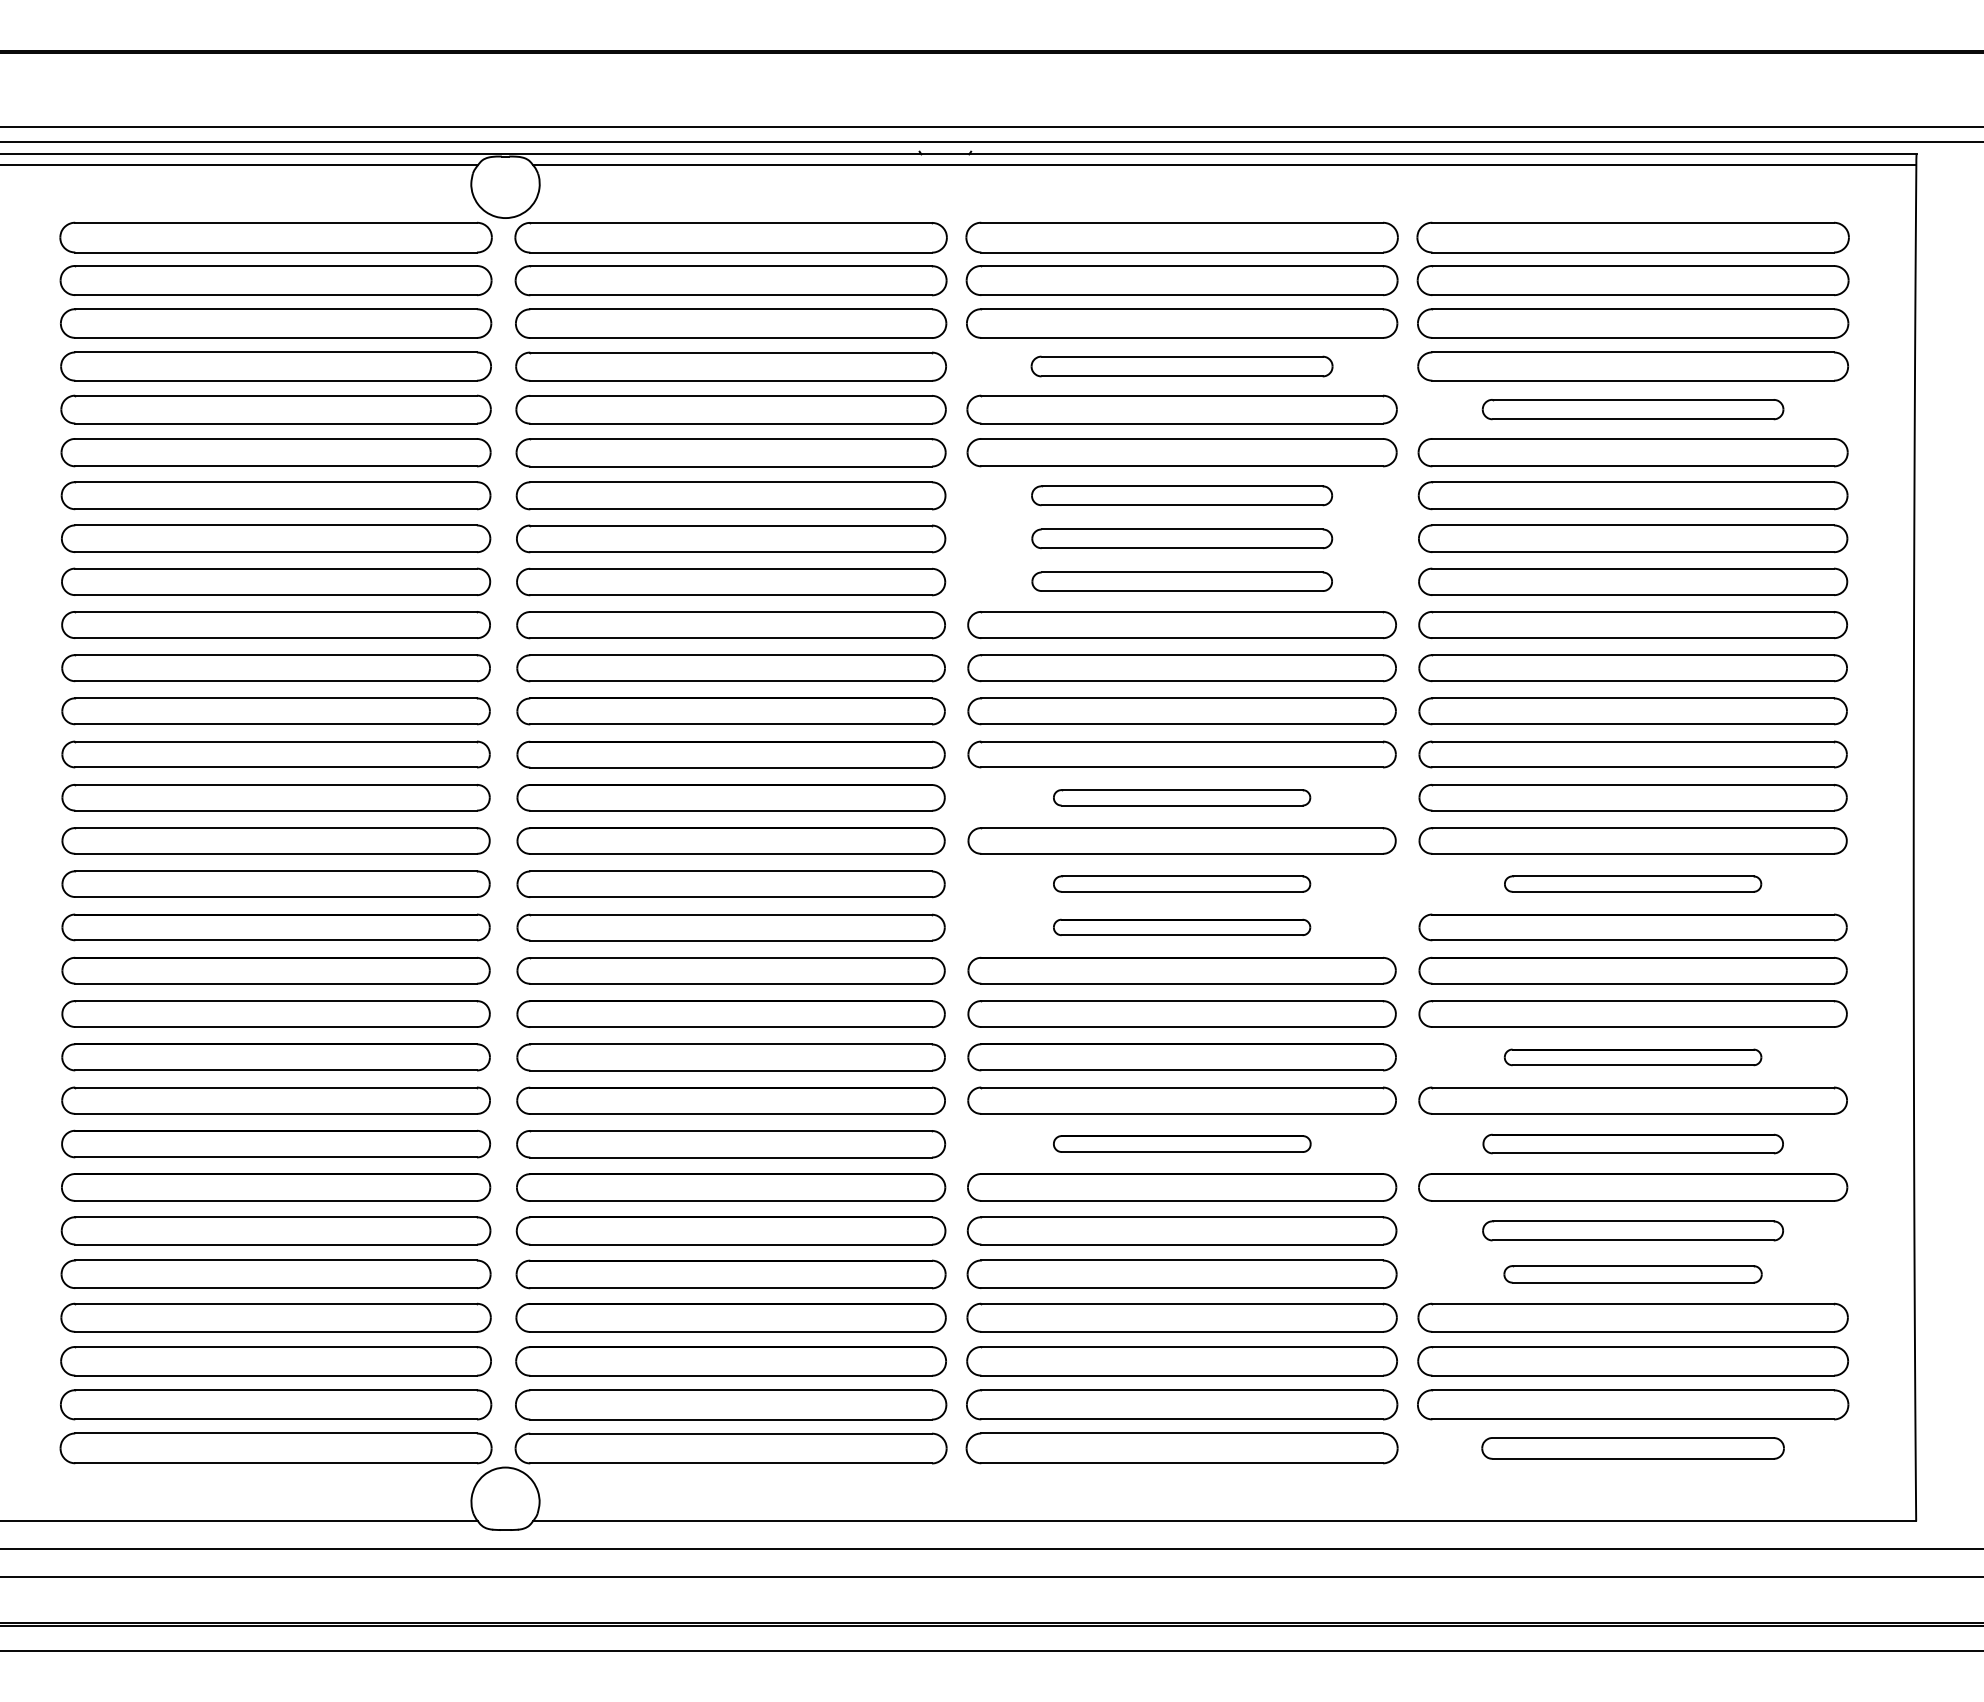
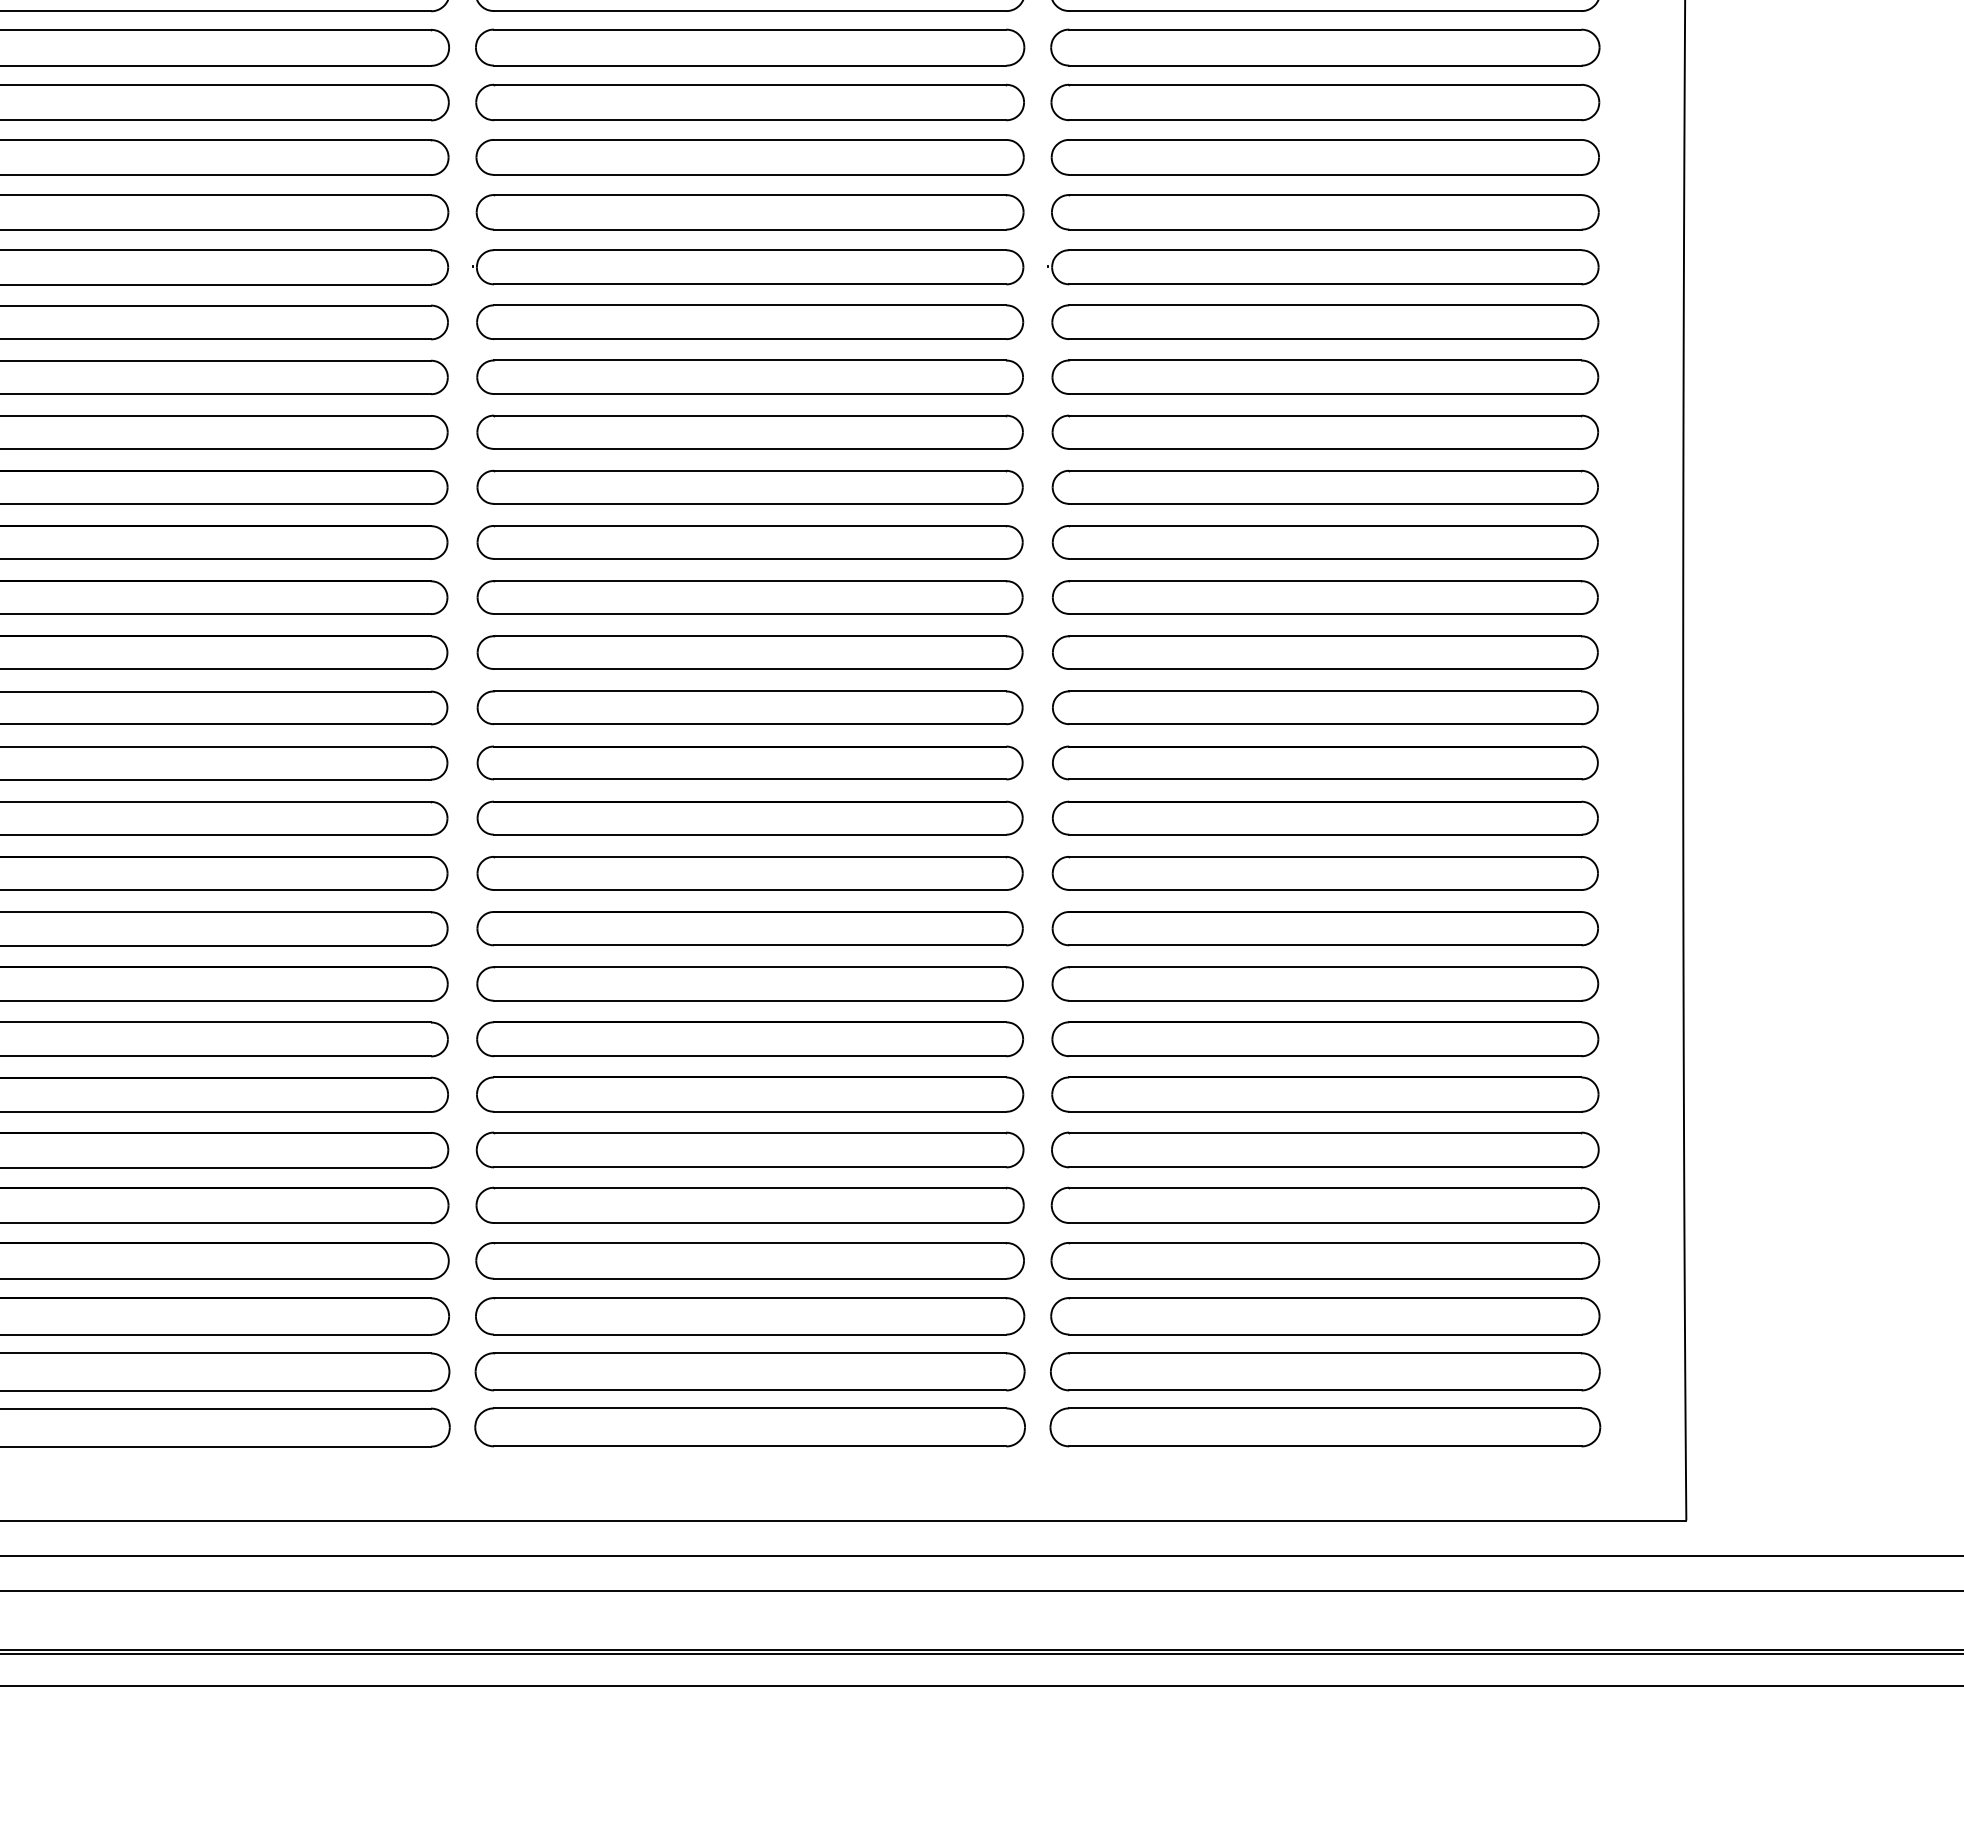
part: (1181, 366) -> (749, 47), size x1.43
part: (1632, 409) -> (1324, 102), size x1.43
part: (1181, 495) -> (749, 212), size x1.43
part: (1182, 538) -> (750, 266), size x1.43
part: (1182, 581) -> (750, 321), size x1.43
part: (1181, 797) -> (749, 597), size x1.67
part: (1181, 883) -> (749, 706), size x1.67
part: (1632, 883) -> (1324, 706), size x1.67
part: (1181, 927) -> (749, 763), size x1.67
part: (1632, 1057) -> (1324, 928), size x1.67
part: (1182, 1143) -> (750, 1038), size x1.67
part: (1633, 1143) -> (1325, 1038), size x1.43
part: (1632, 1230) -> (1324, 1149), size x1.43
part: (1632, 1274) -> (1324, 1205), size x1.67
part: (1632, 1448) -> (1324, 1427), size x1.43

